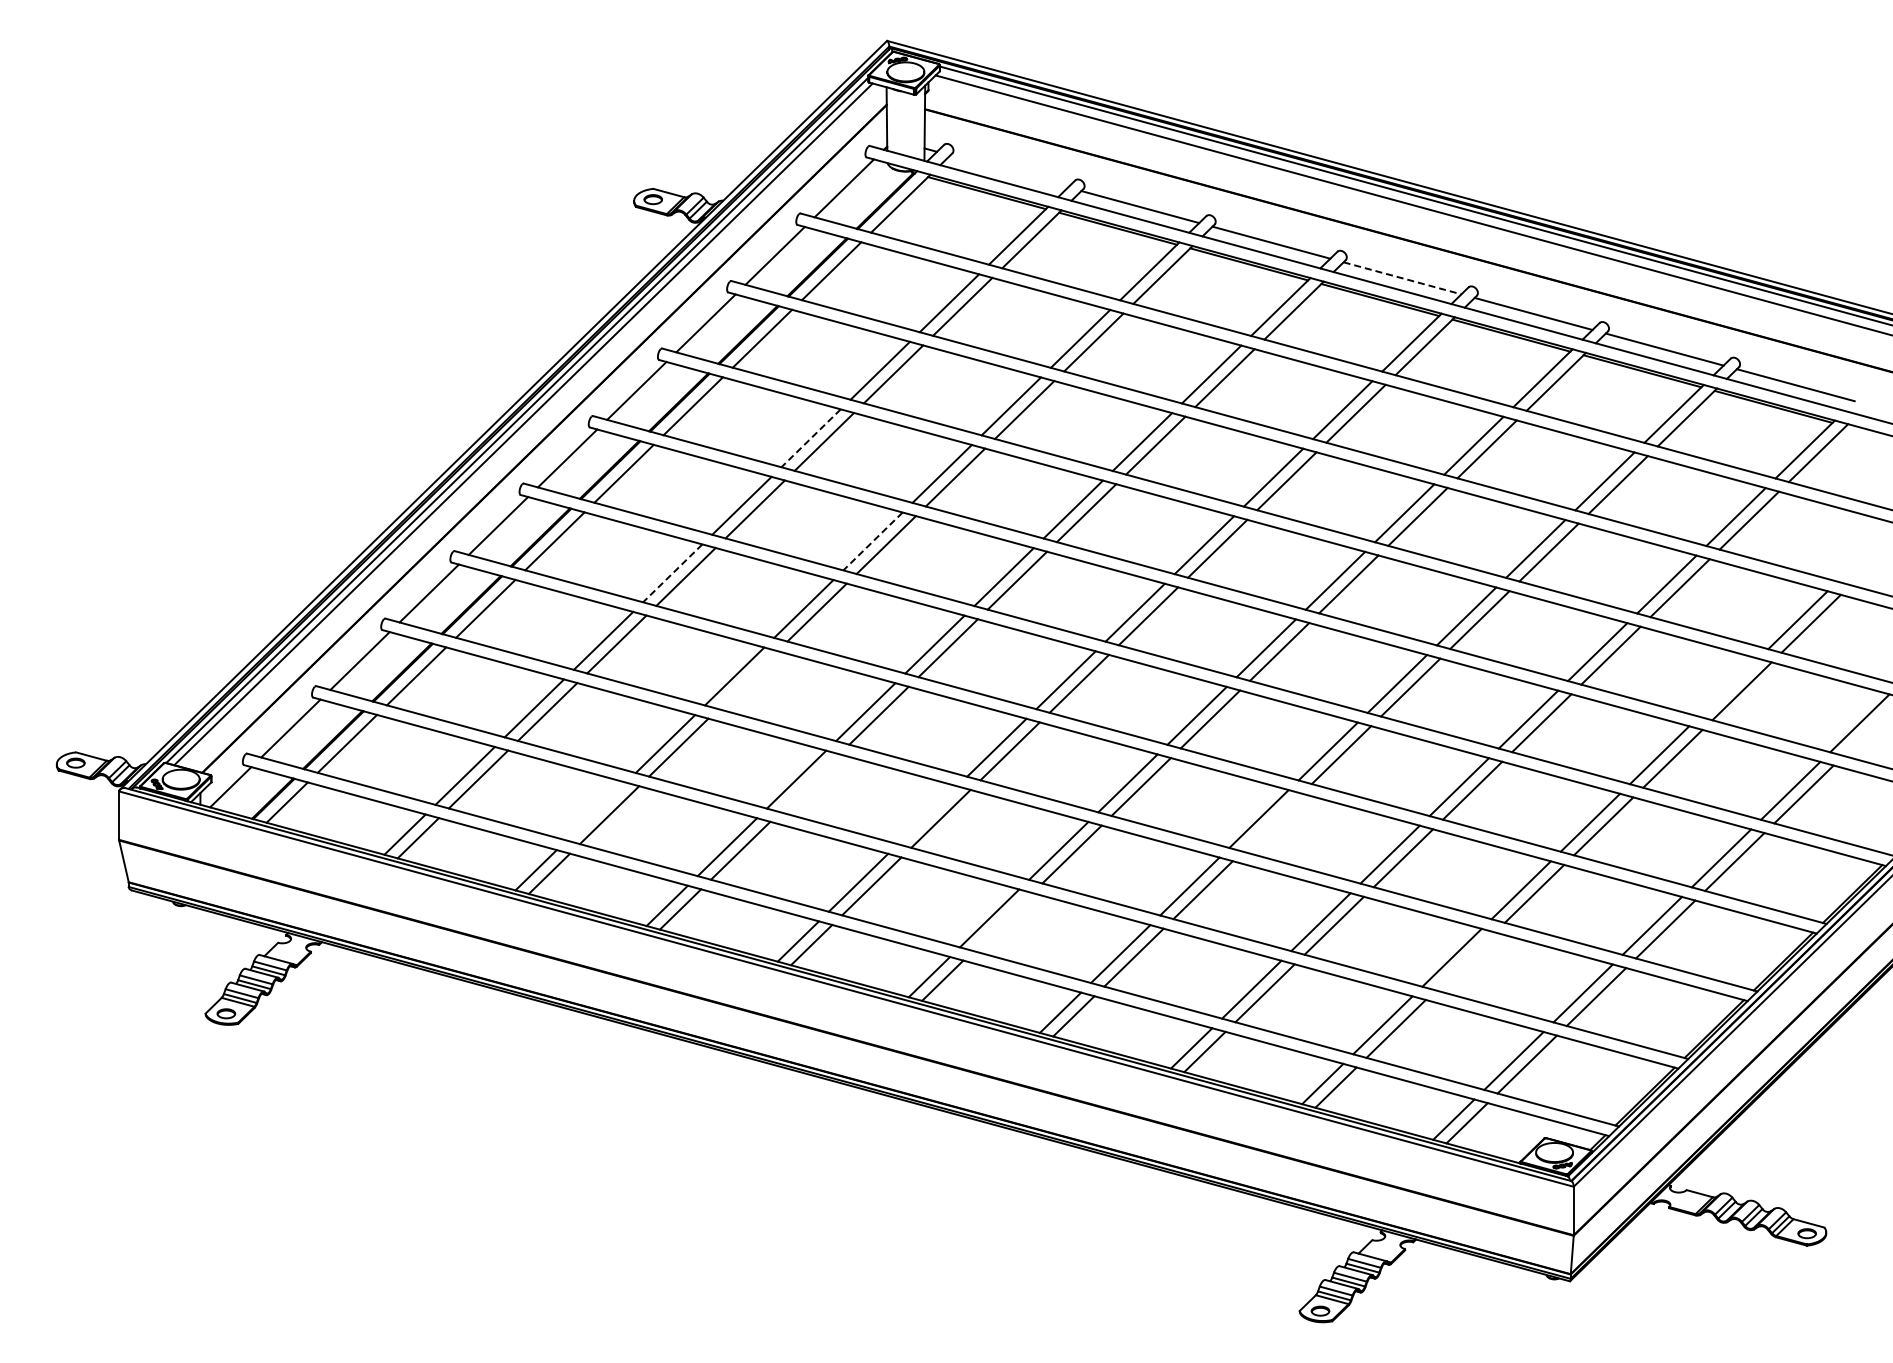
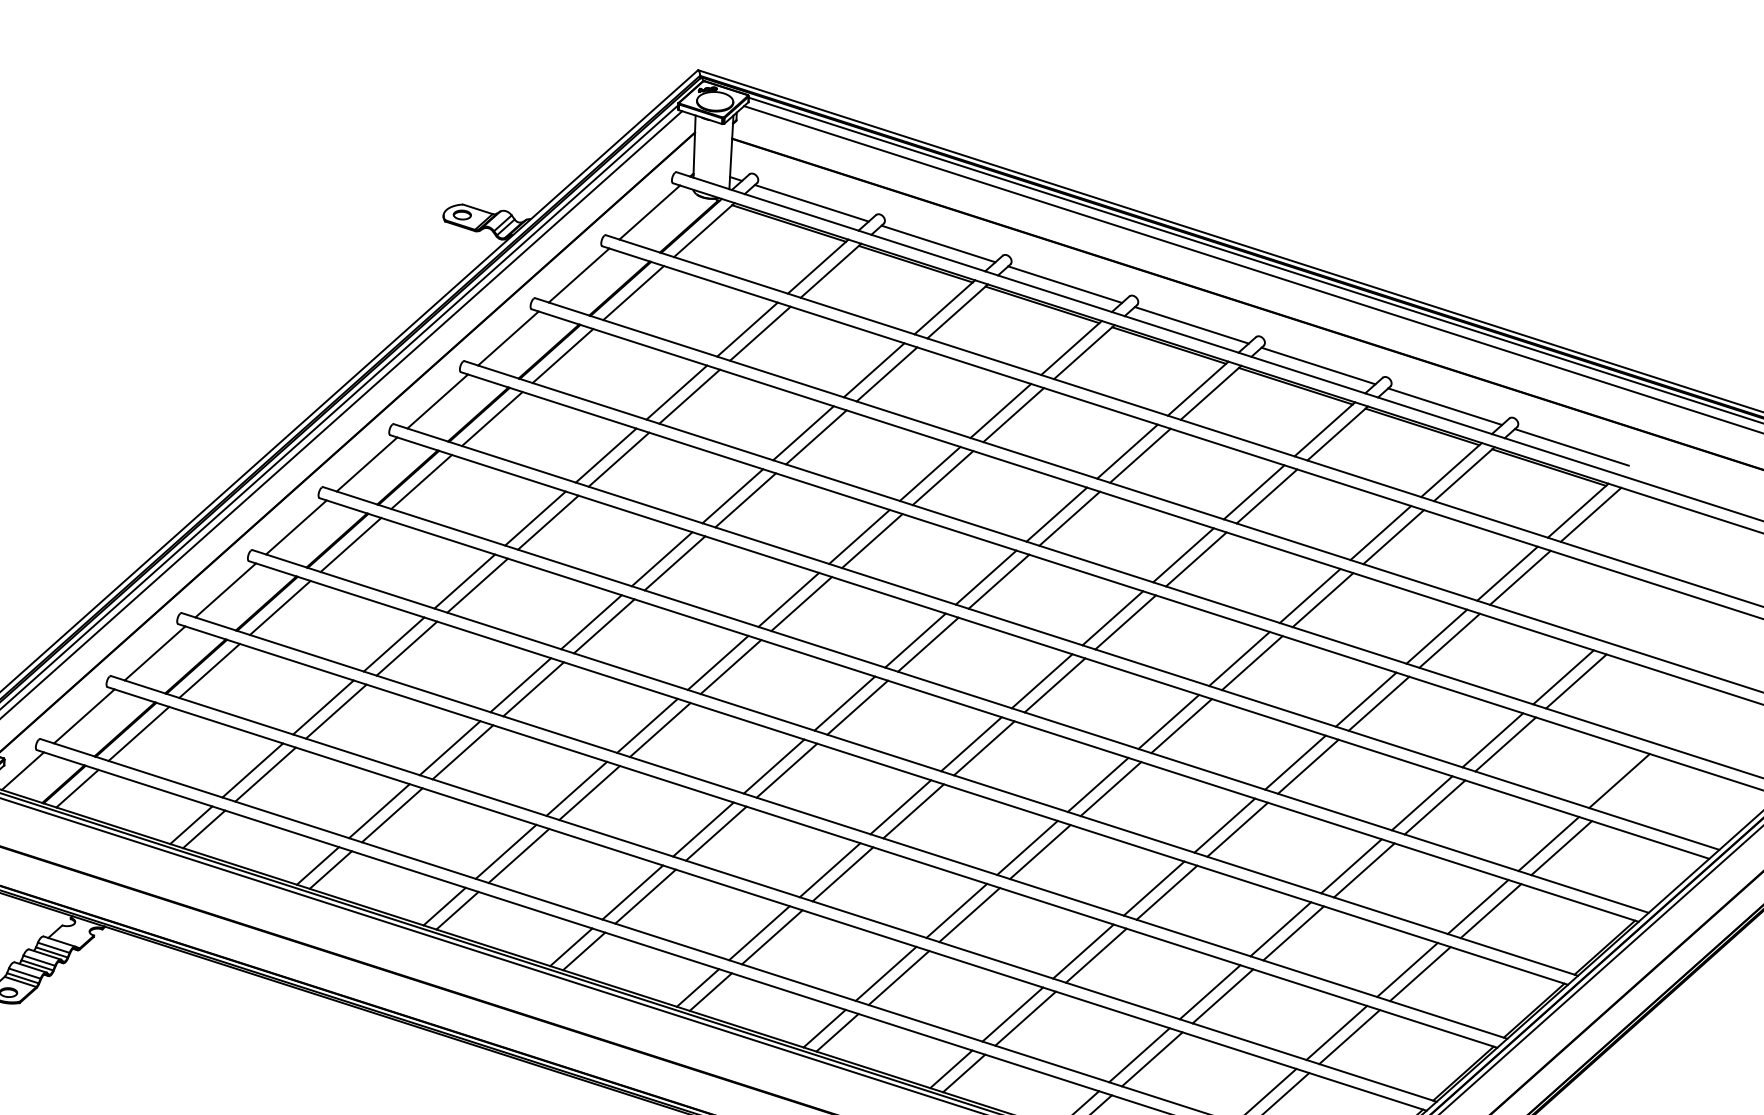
line: (1009, 171) -> (812, 203), added
line: (1403, 278) -> (1192, 325), dashed -> solid
line: (810, 438) -> (605, 455), dashed -> solid
line: (872, 541) -> (661, 559), dashed -> solid
line: (672, 573) -> (464, 581), dashed -> solid
line: (747, 680) -> (533, 689), added
line: (1728, 687) -> (1492, 740), added
line: (809, 783) -> (589, 793), added
line: (595, 811) -> (378, 811), added
line: (927, 815) -> (703, 829), added
line: (1272, 822) -> (1040, 851), added
line: (1002, 922) -> (771, 937), added
line: (1465, 961) -> (1223, 996), added

